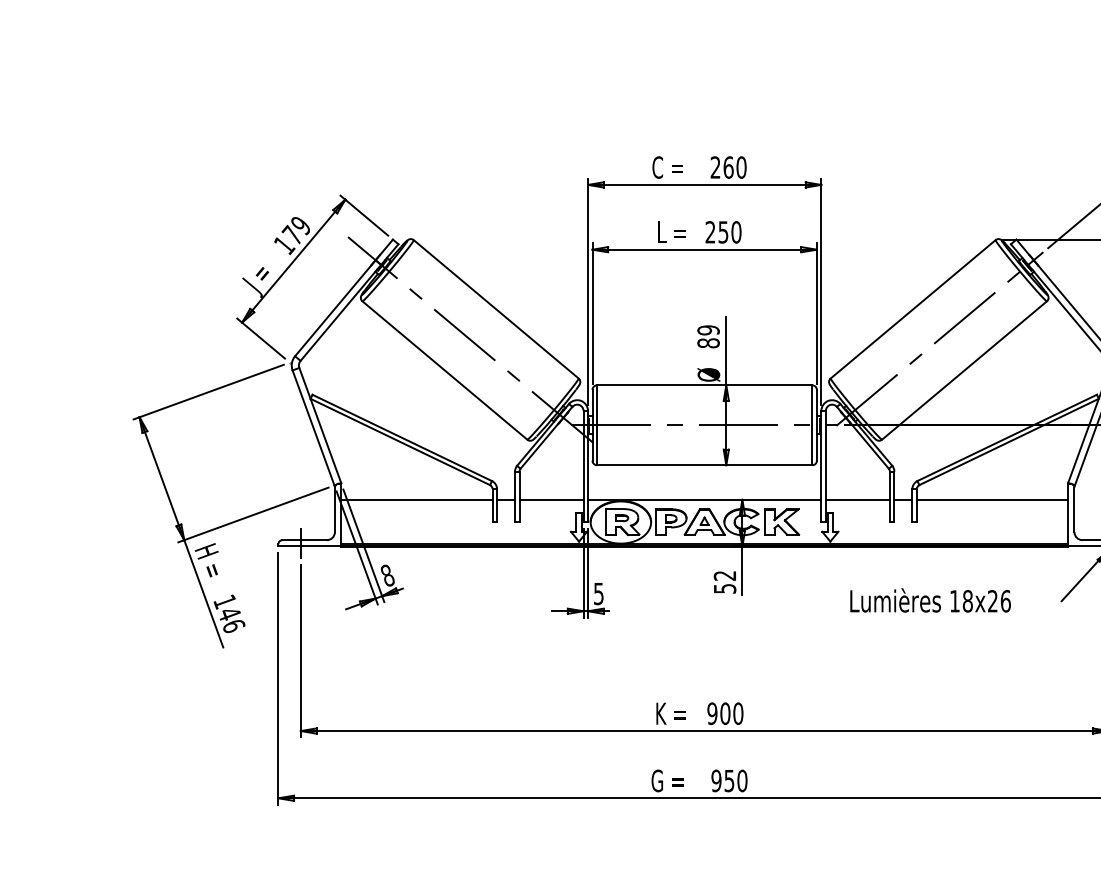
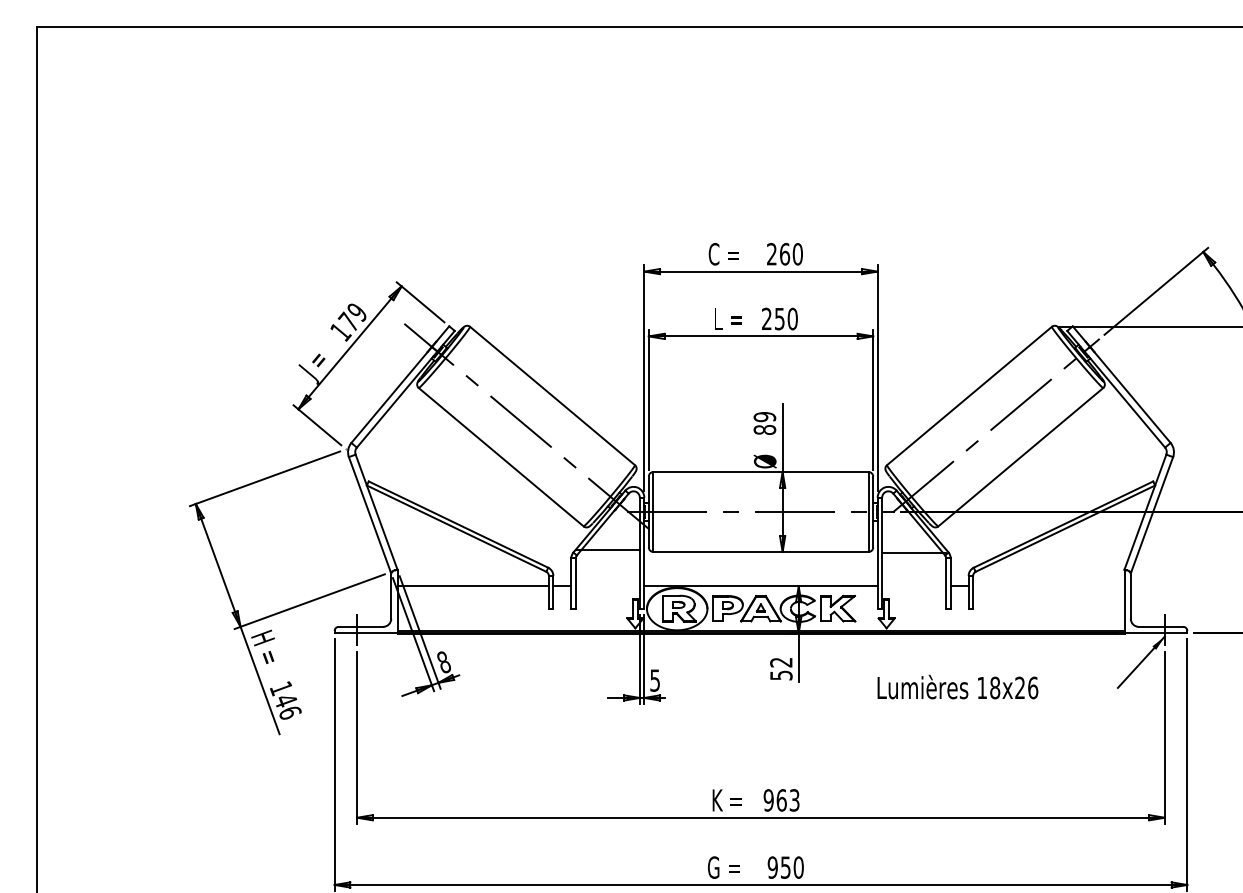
line: (551, 499) -> (607, 550), moved
line: (858, 499) -> (914, 553), moved
line: (992, 499) -> (1048, 586), removed
text: (930, 599) -> (957, 686), moved
text: (731, 713) -> (787, 800), 900 -> 963

